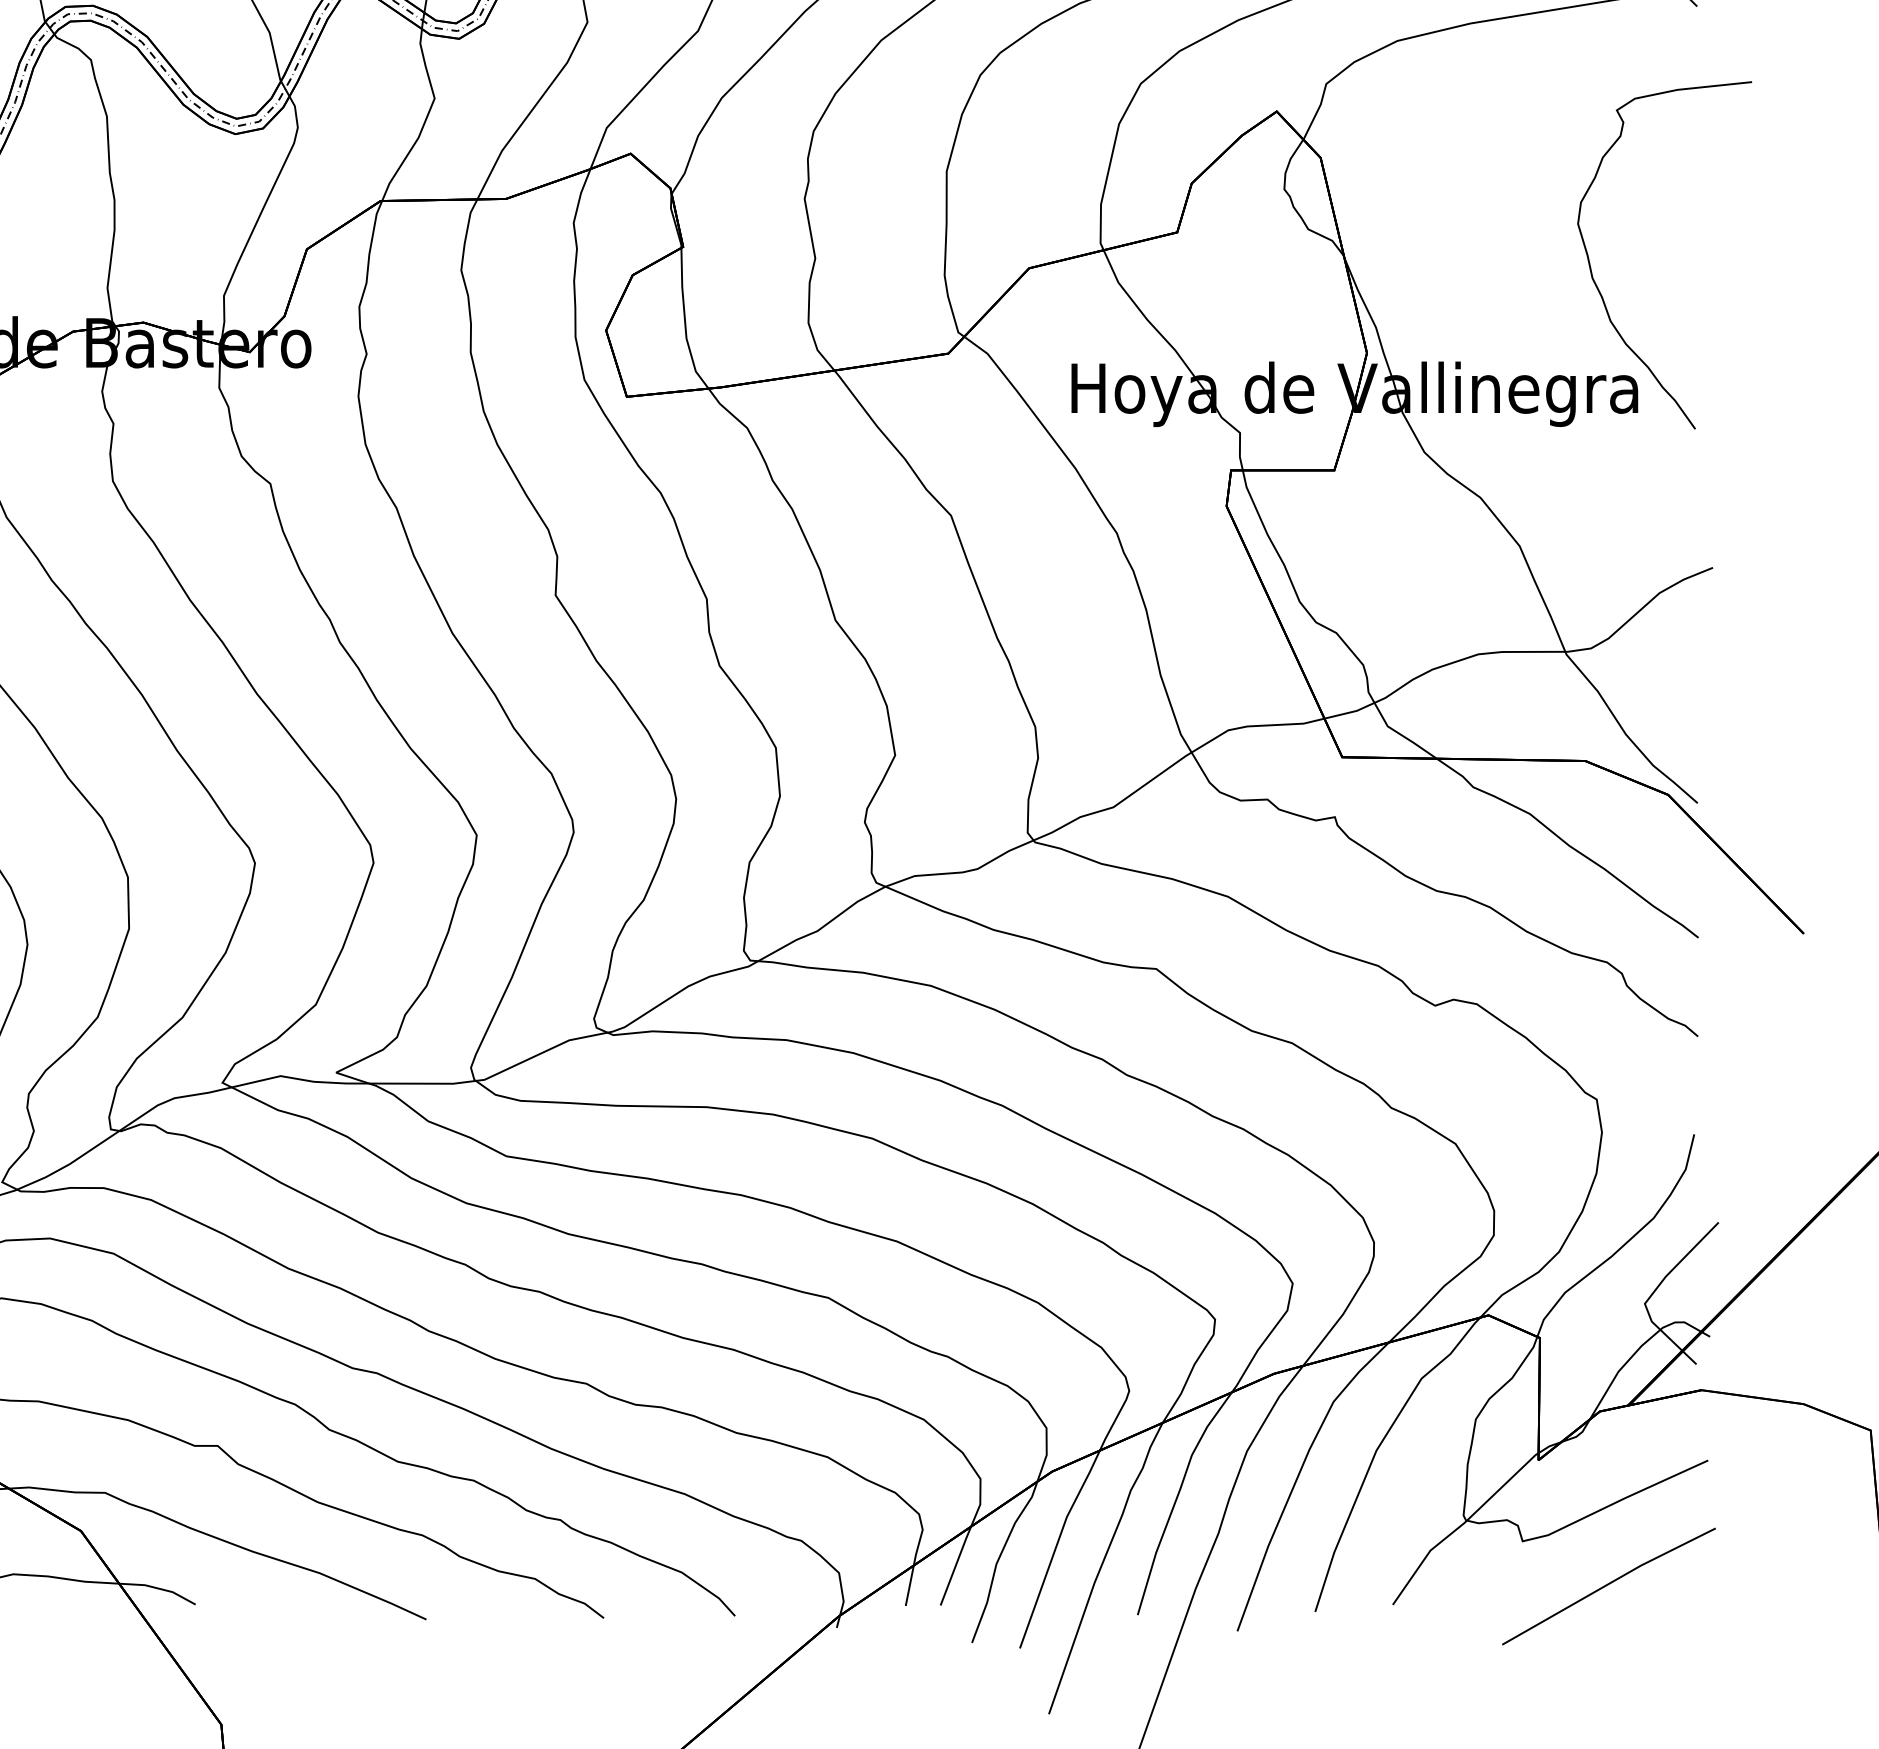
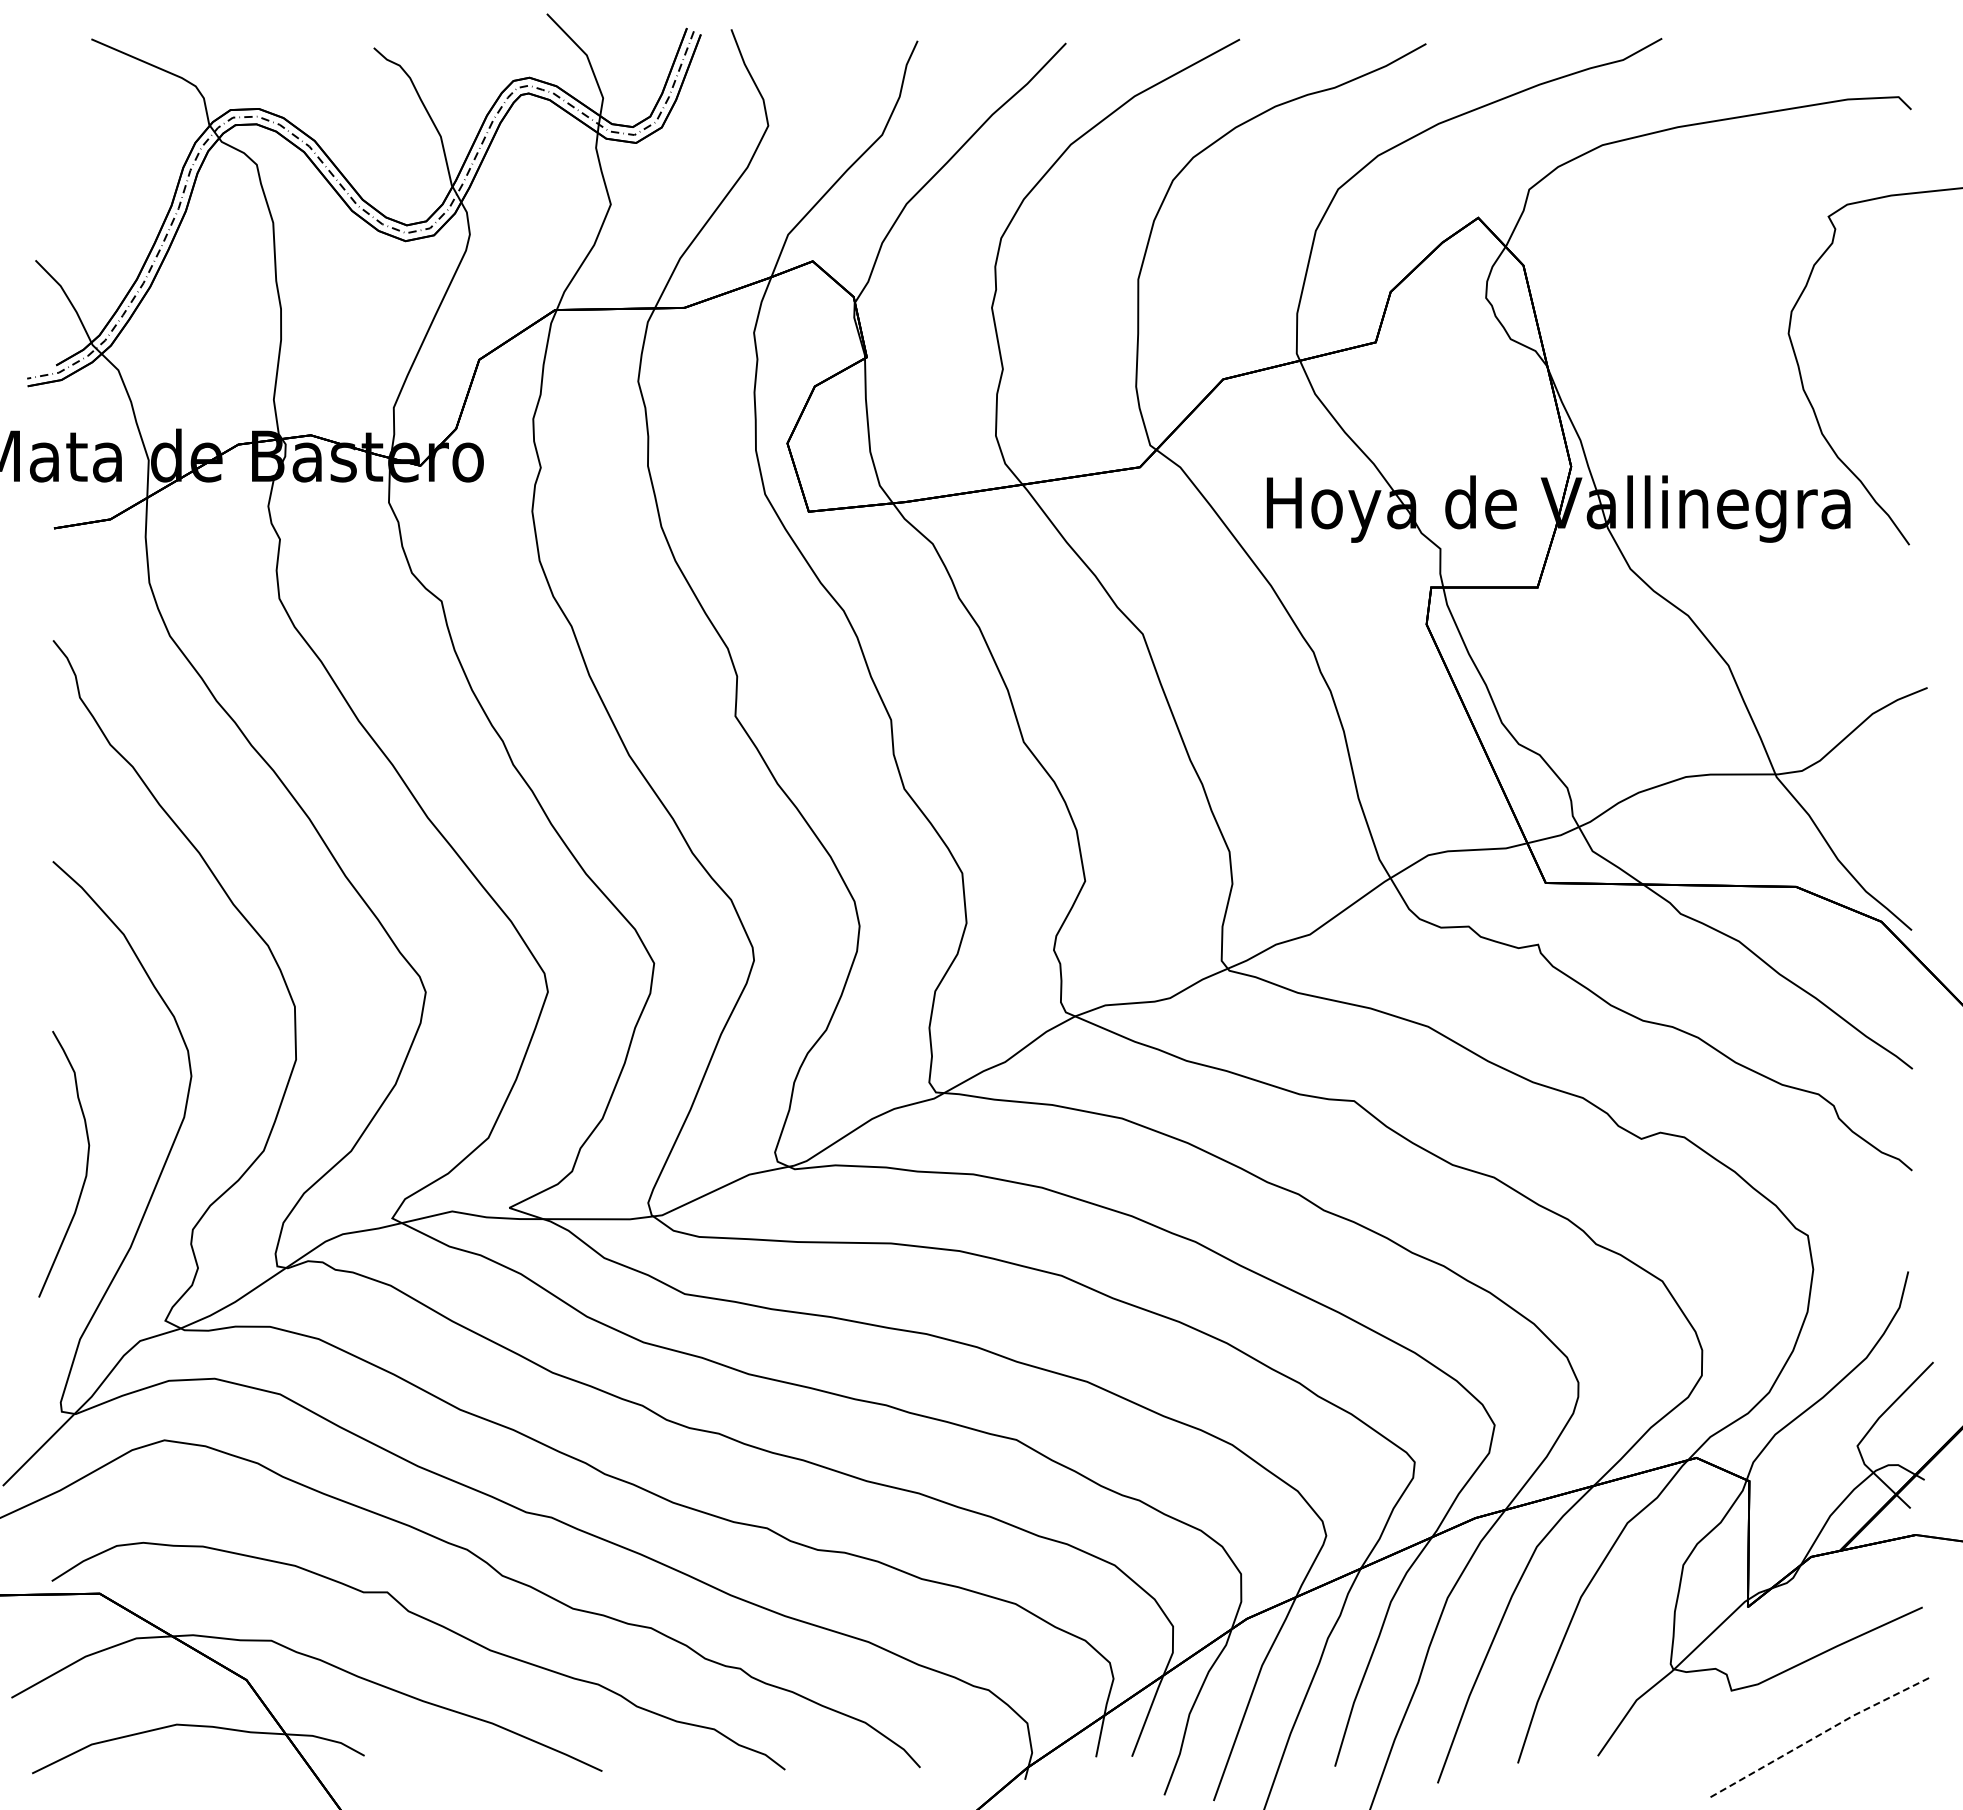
line: (1608, 1583) -> (1819, 1734), solid -> dashed

